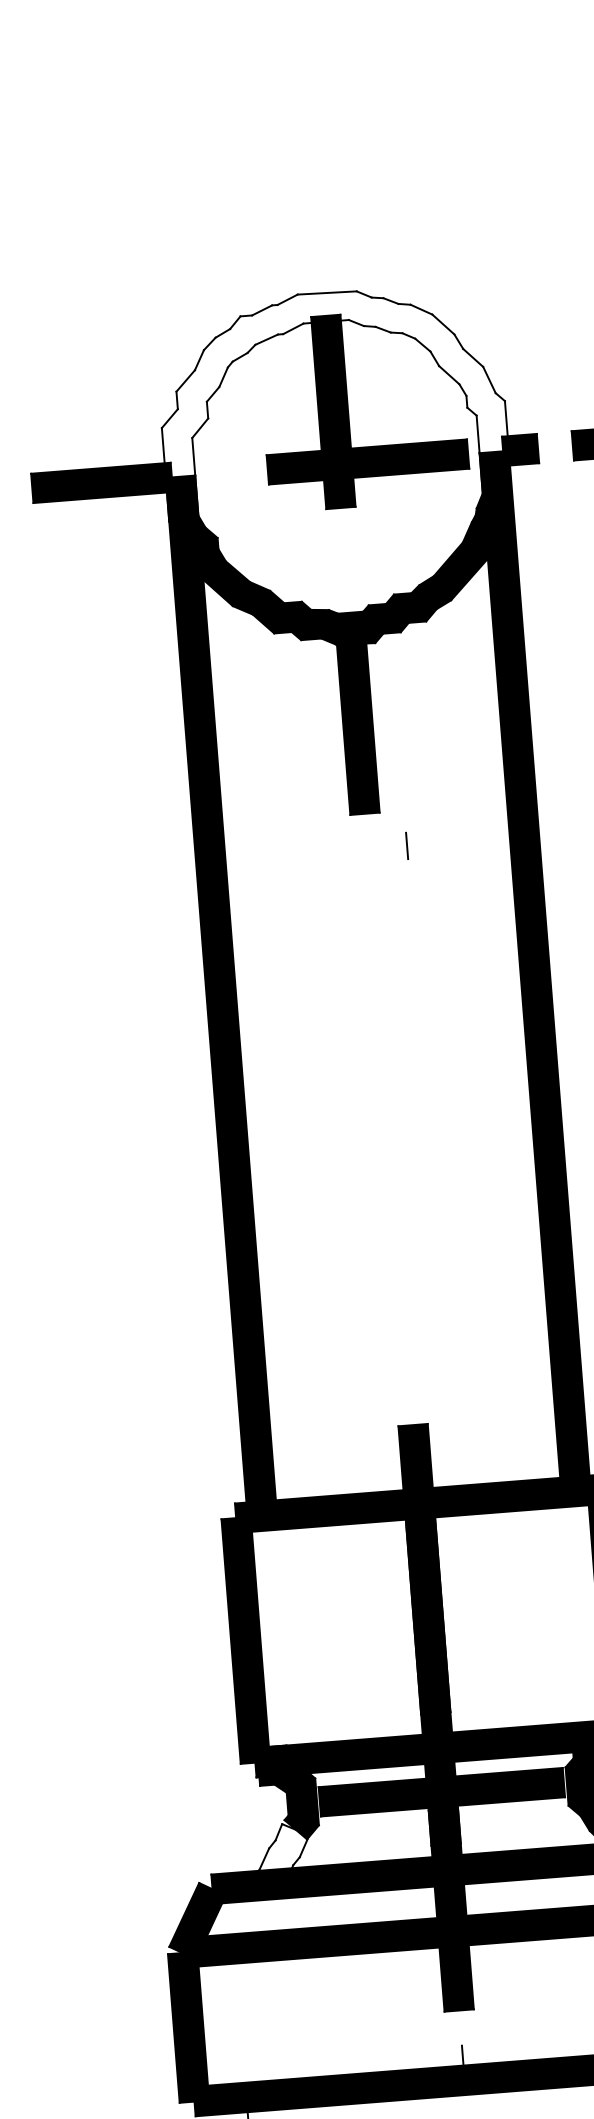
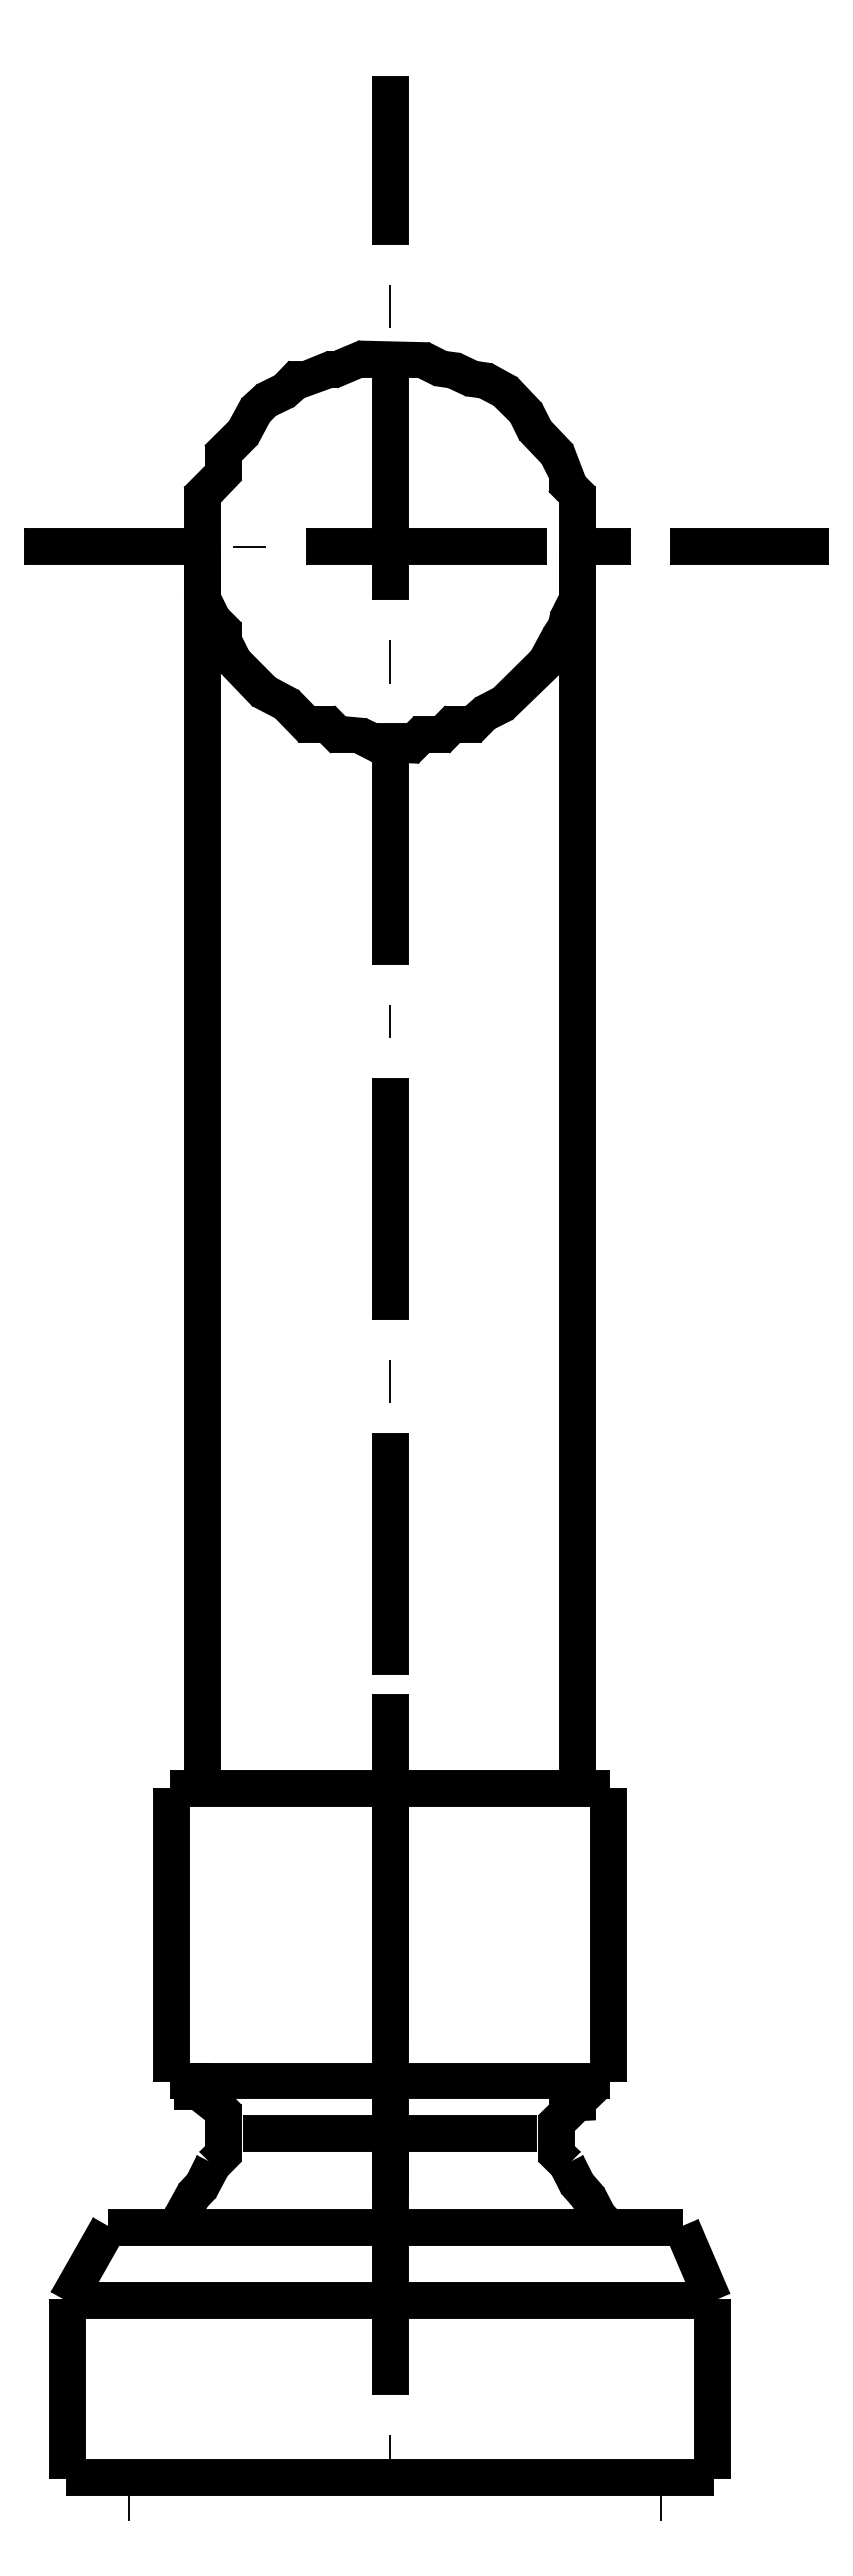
part: (312, 140) -> (390, 160), added
line: (321, 263) -> (390, 306), added
fill: (330, 377) -> (389, 443), added
line: (219, 473) -> (249, 546), added
line: (345, 560) -> (390, 661), added
line: (406, 845) -> (389, 1021), moved
part: (380, 1009) -> (390, 1198), added
line: (392, 1162) -> (390, 1381), added
part: (404, 1306) -> (390, 1553), added
fill: (283, 1853) -> (196, 2191), added

